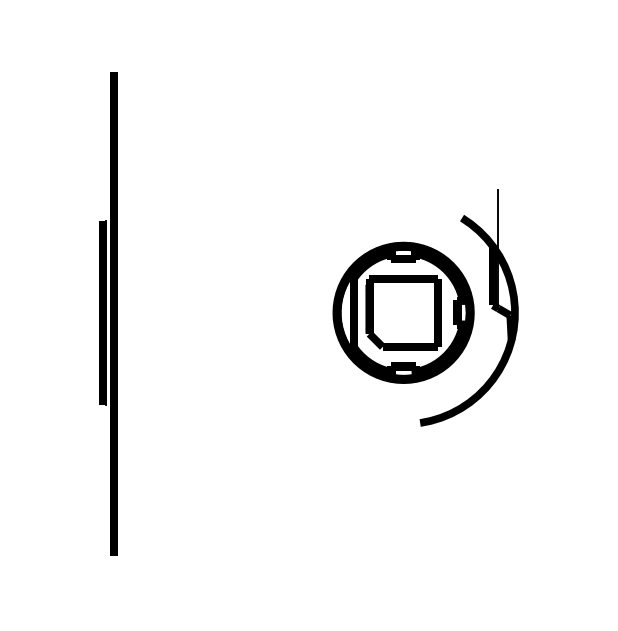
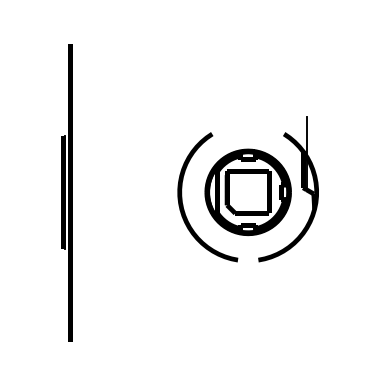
curve: (296, 321) -> (182, 197), added

